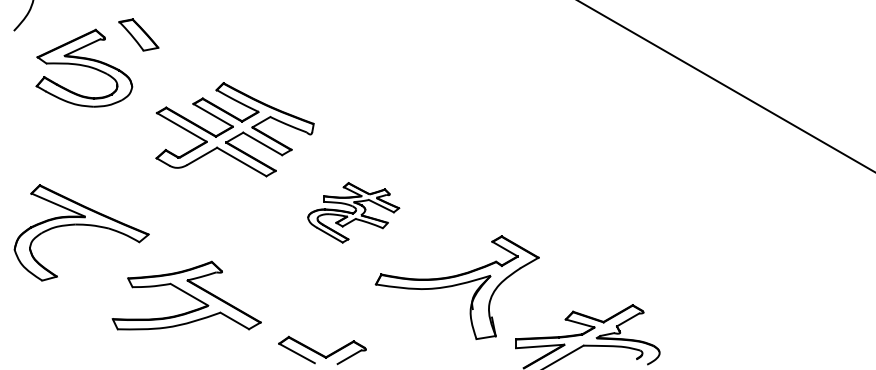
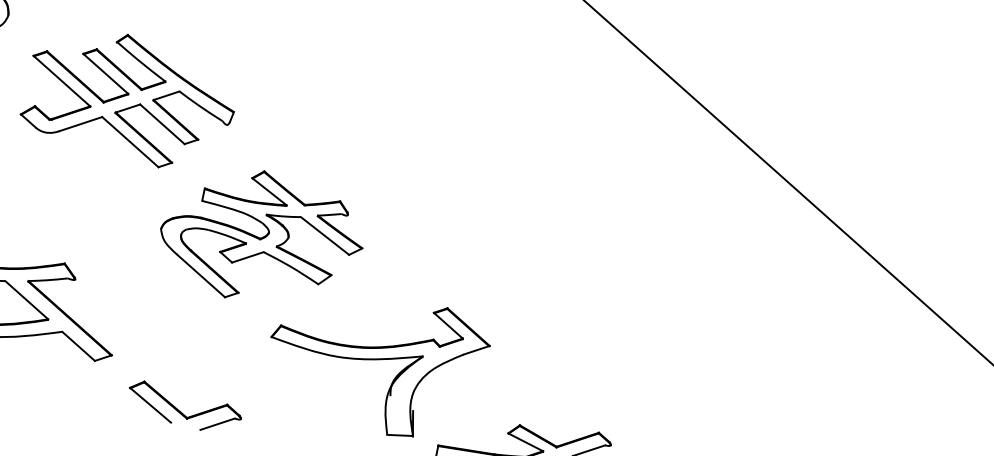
part: (353, 212) -> (261, 237), size x1.67

